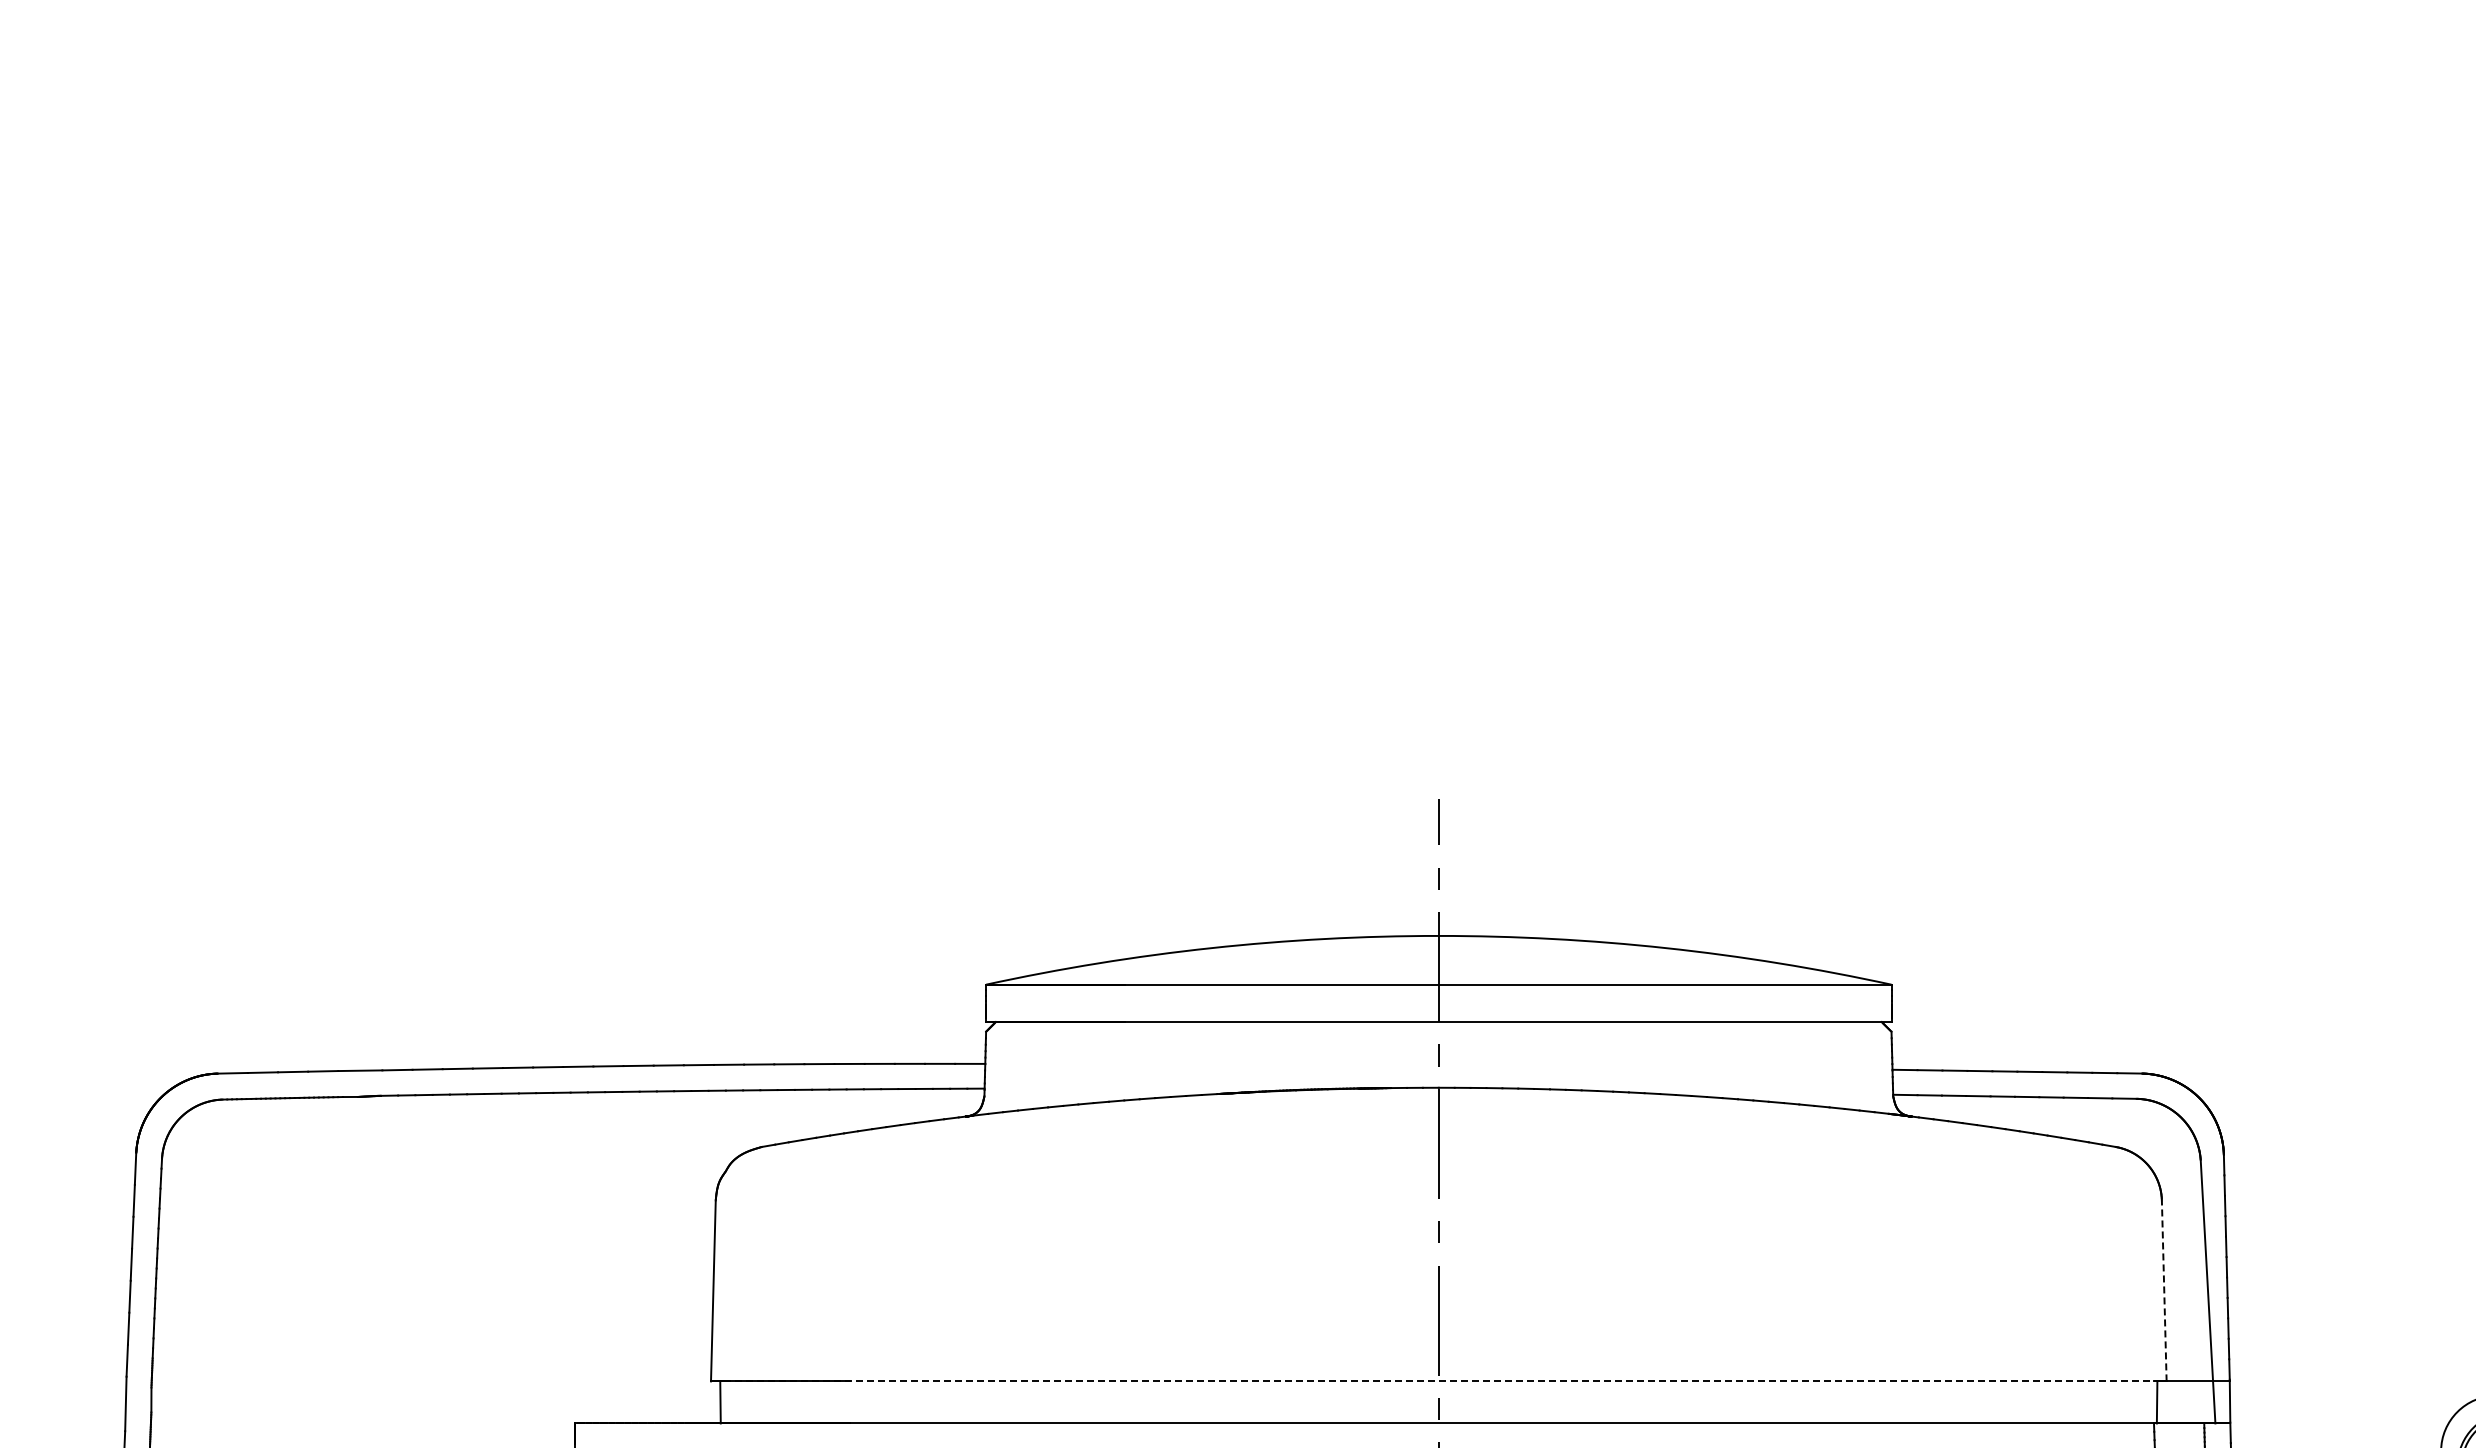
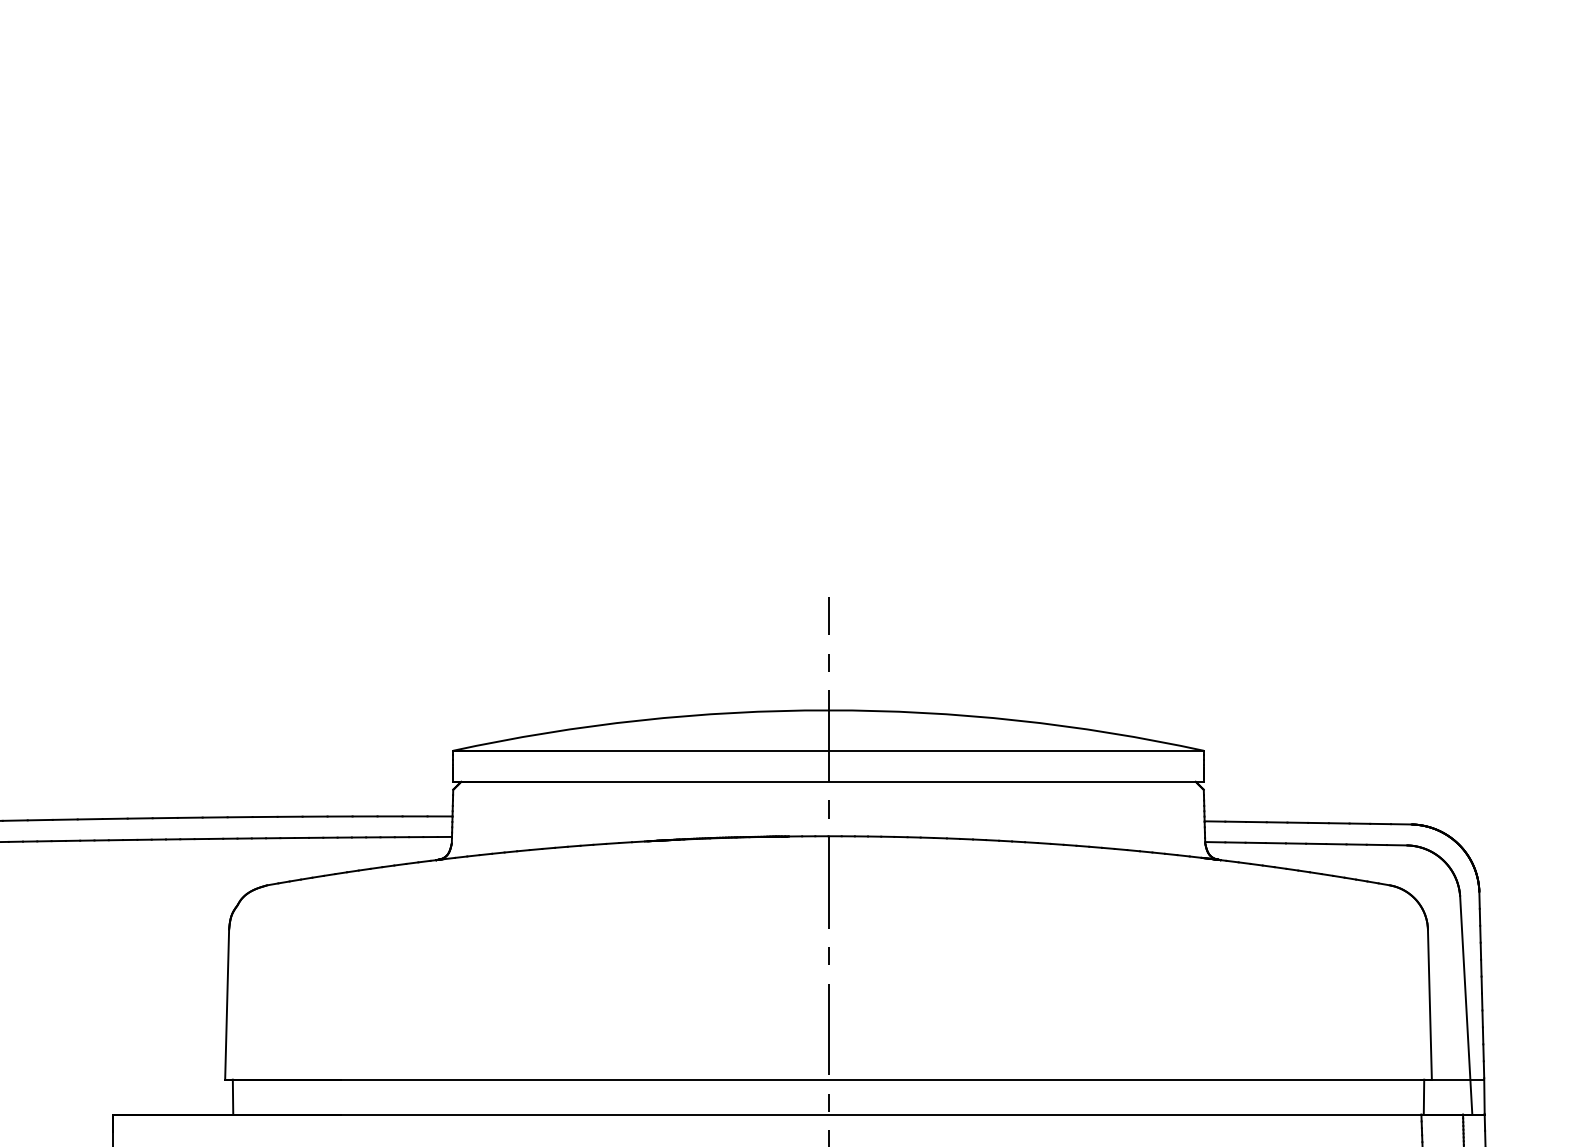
line: (2164, 1290) -> (1430, 1004), dashed -> solid
line: (1439, 1381) -> (829, 1079), dashed -> solid

